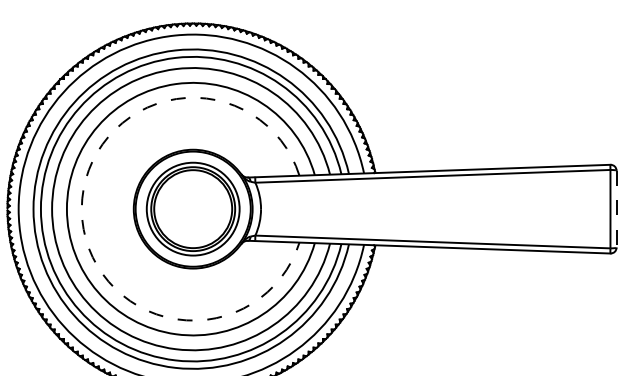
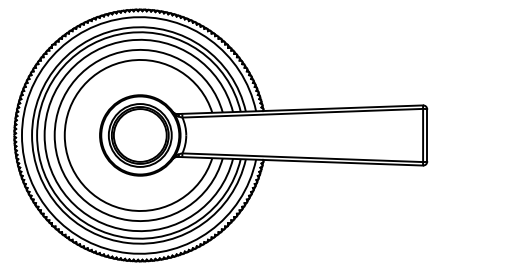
arc: (81, 209) -> (64, 135), dashed -> solid
line: (616, 209) -> (427, 135), dashed -> solid

